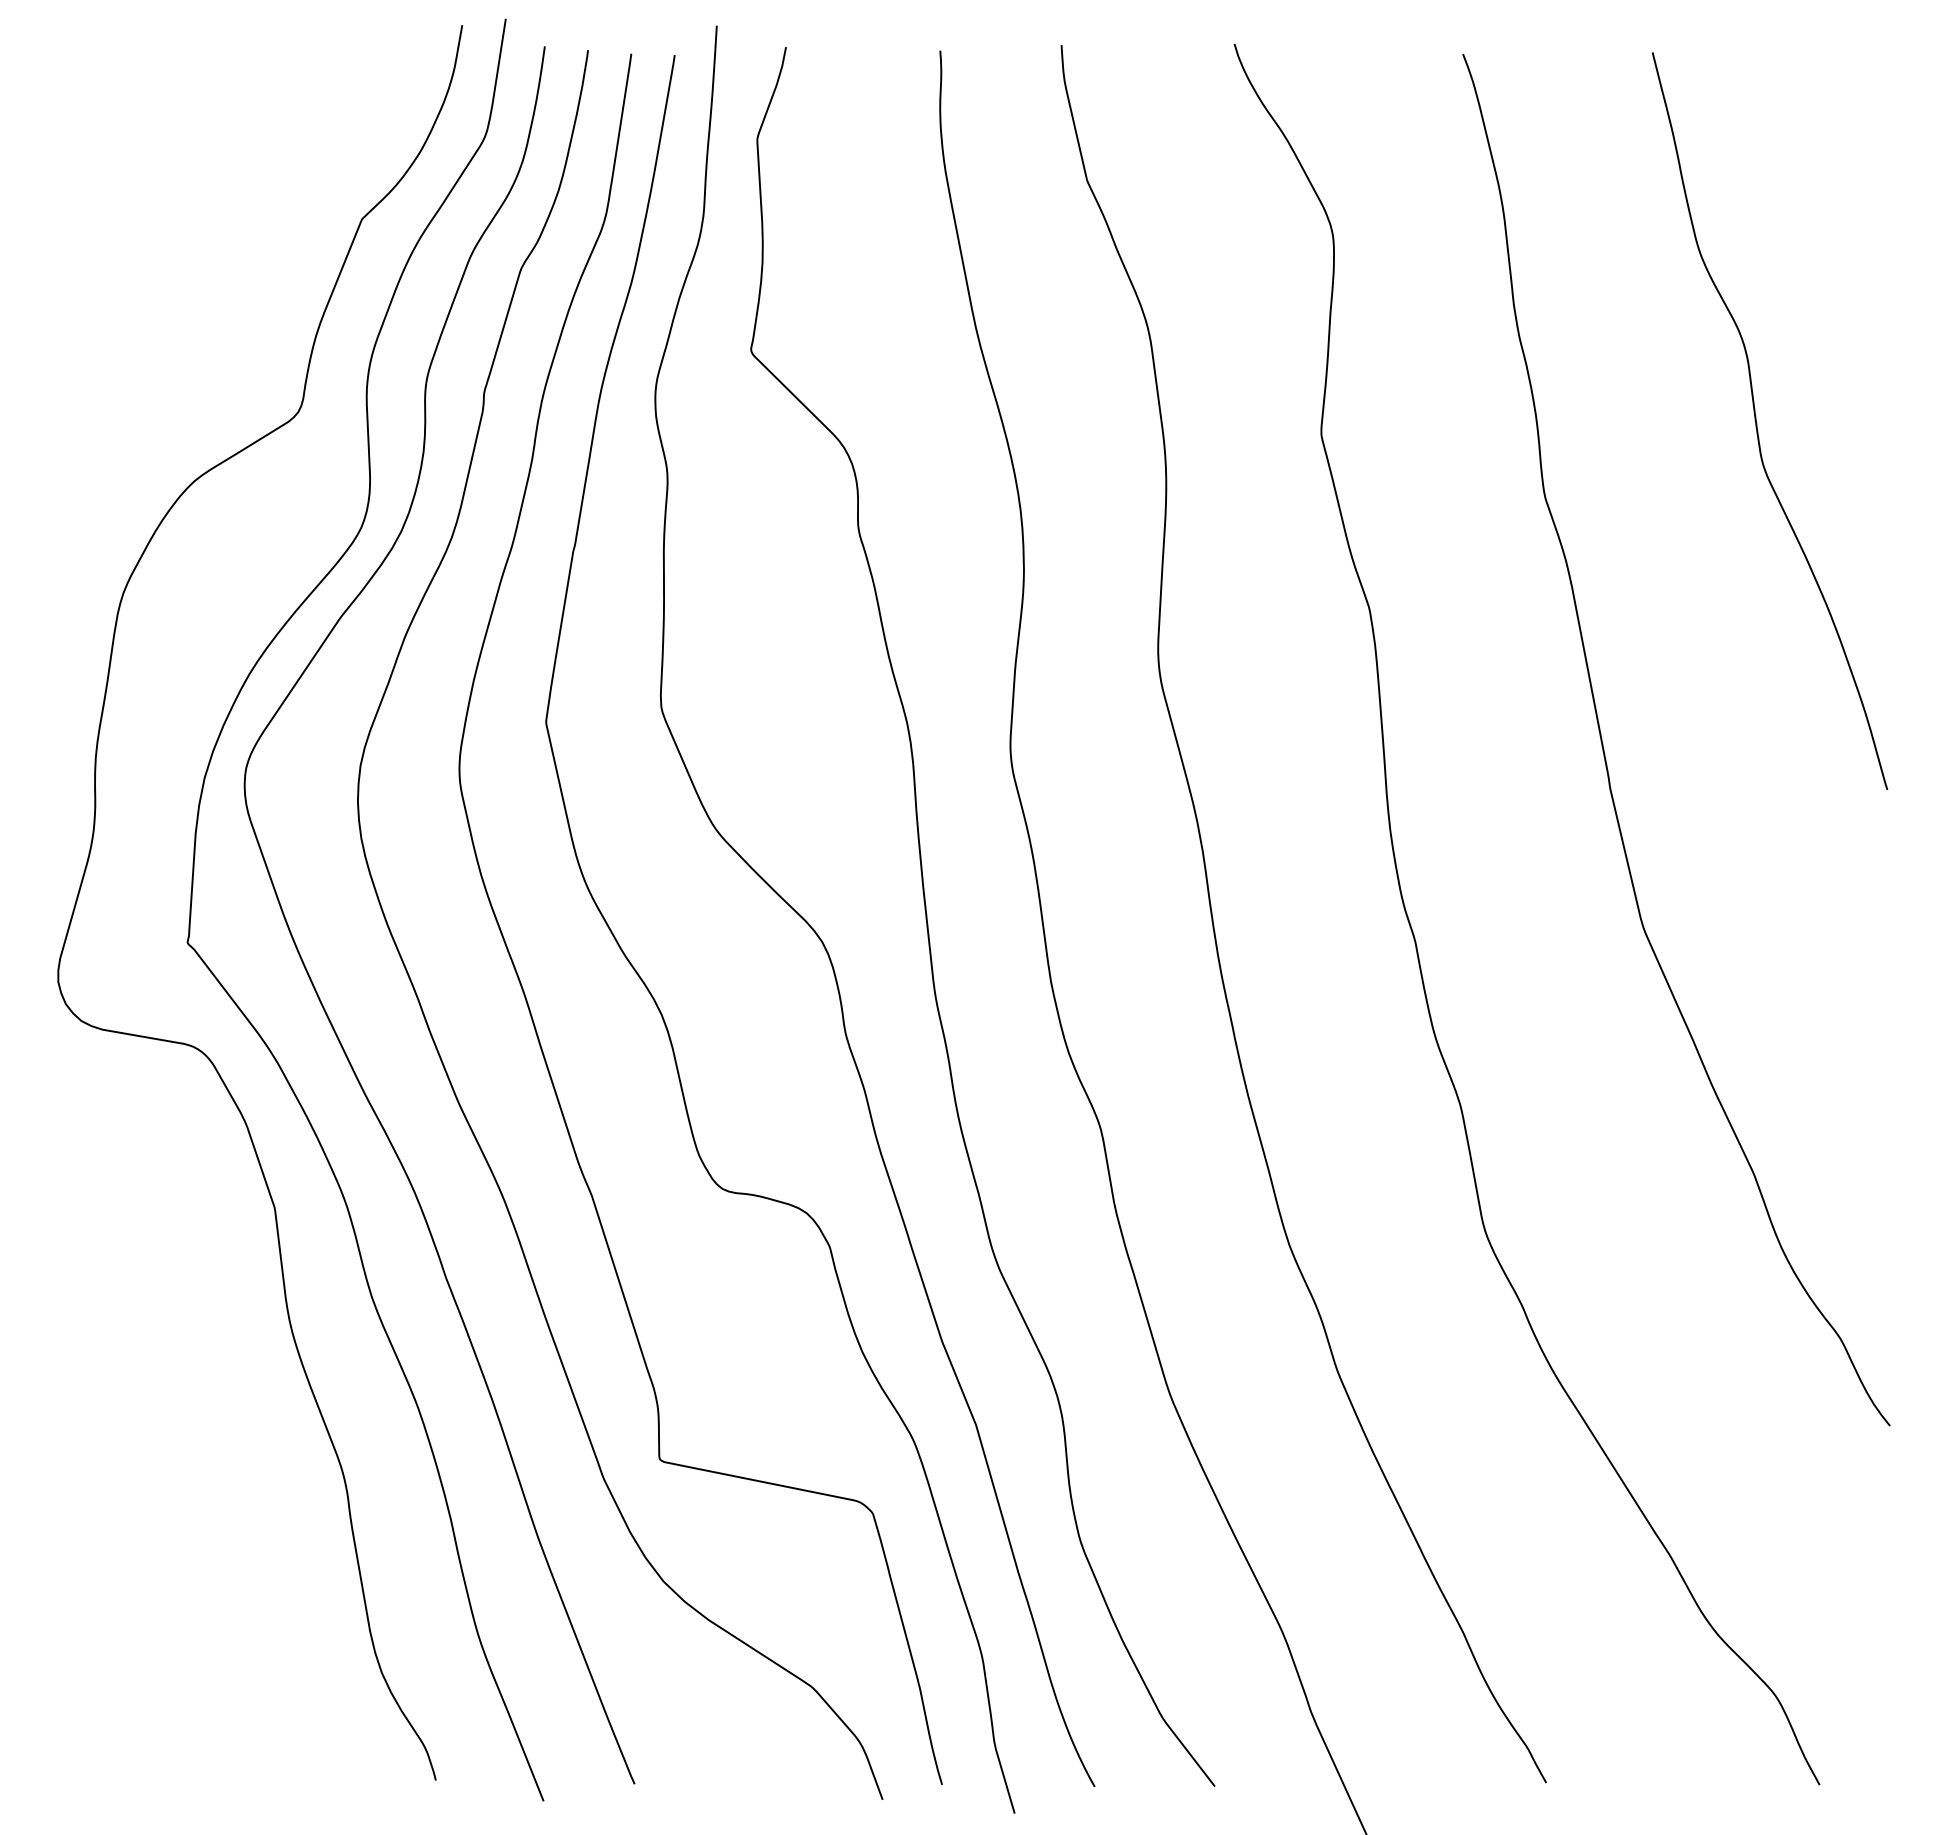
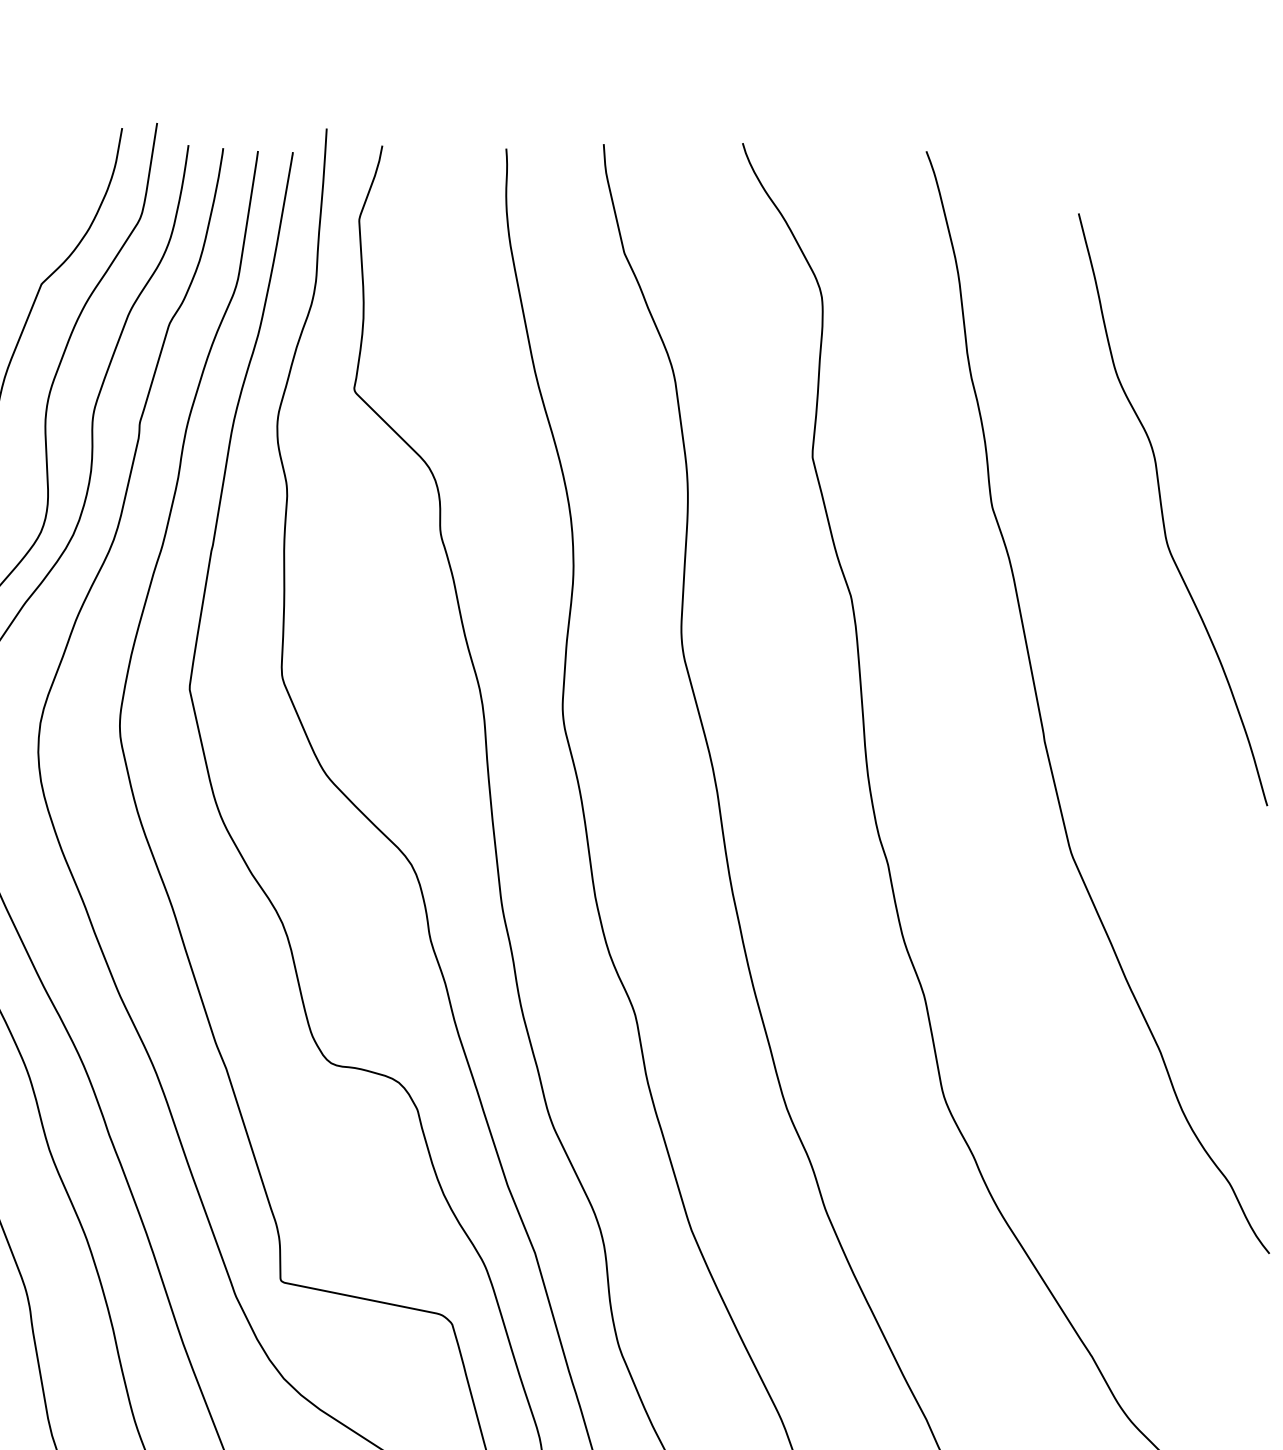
curve: (1757, 423) -> (1163, 511), moved

